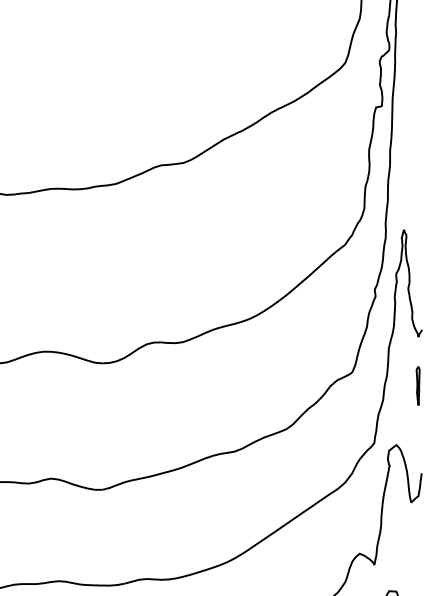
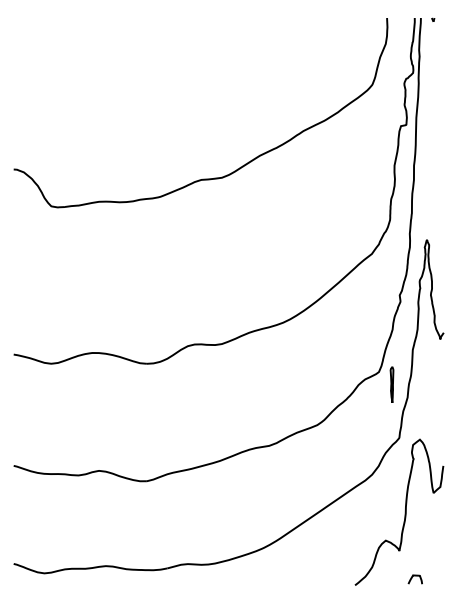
part: (417, 385) -> (391, 384), moved

